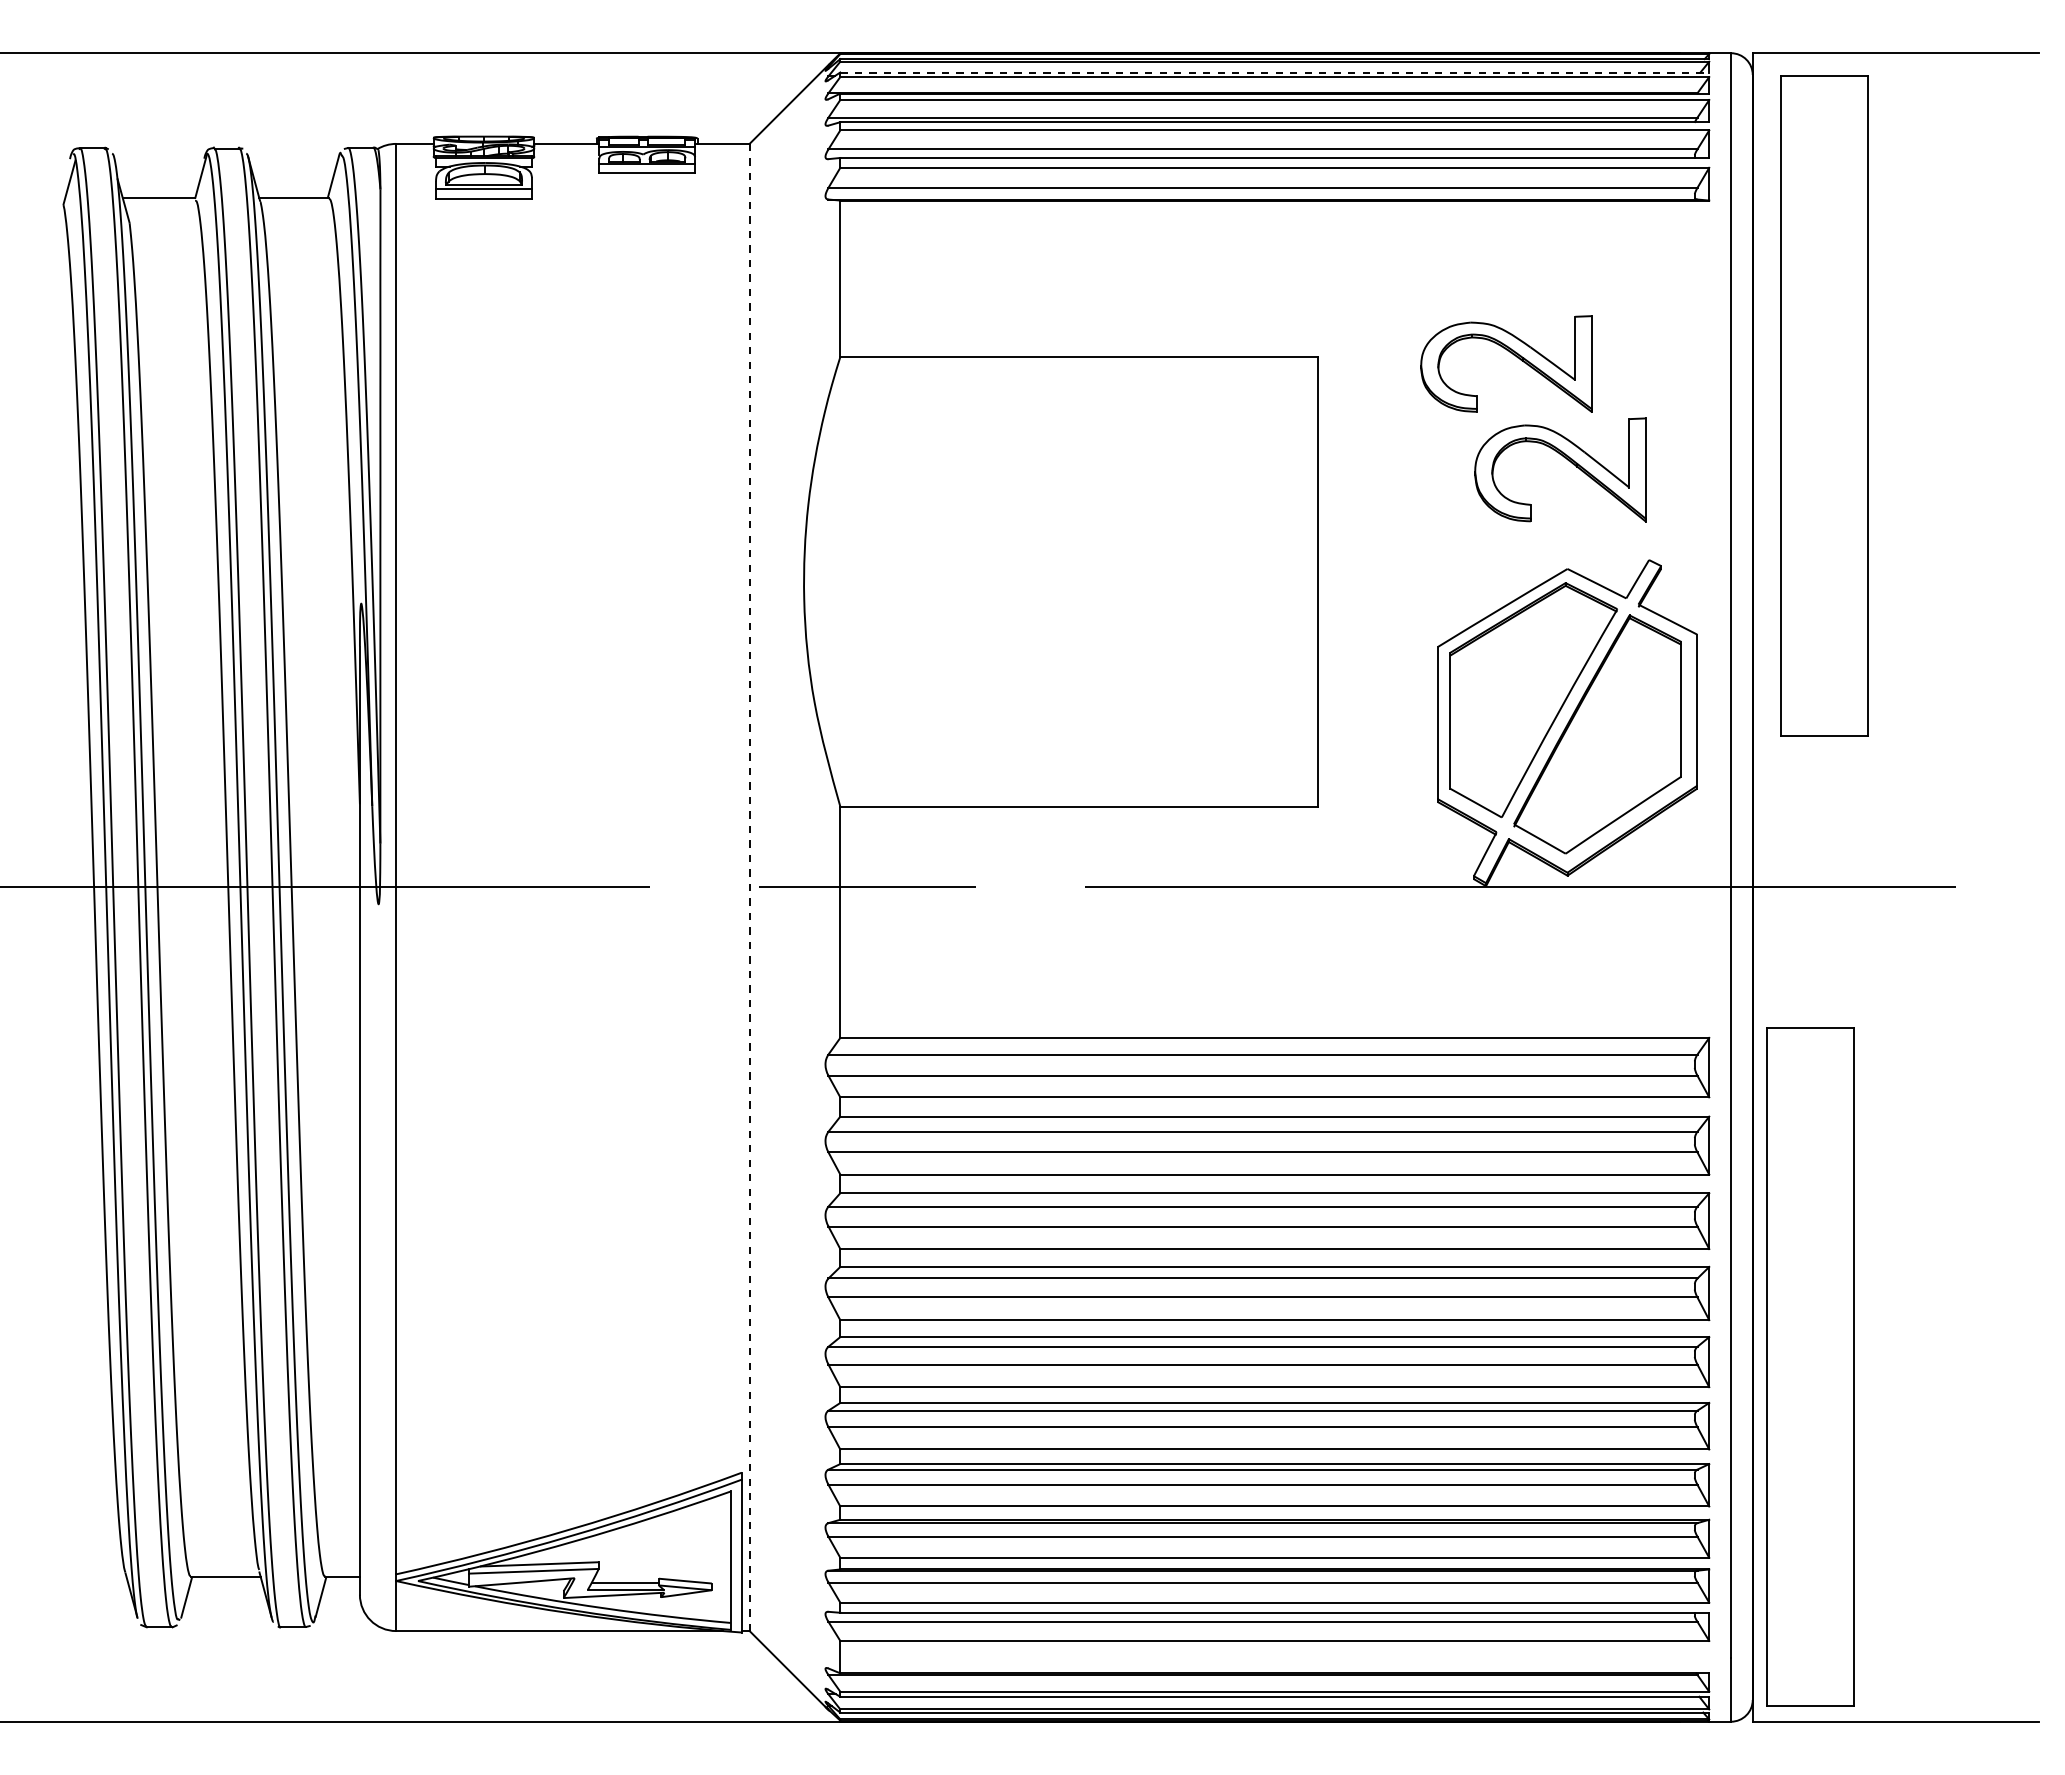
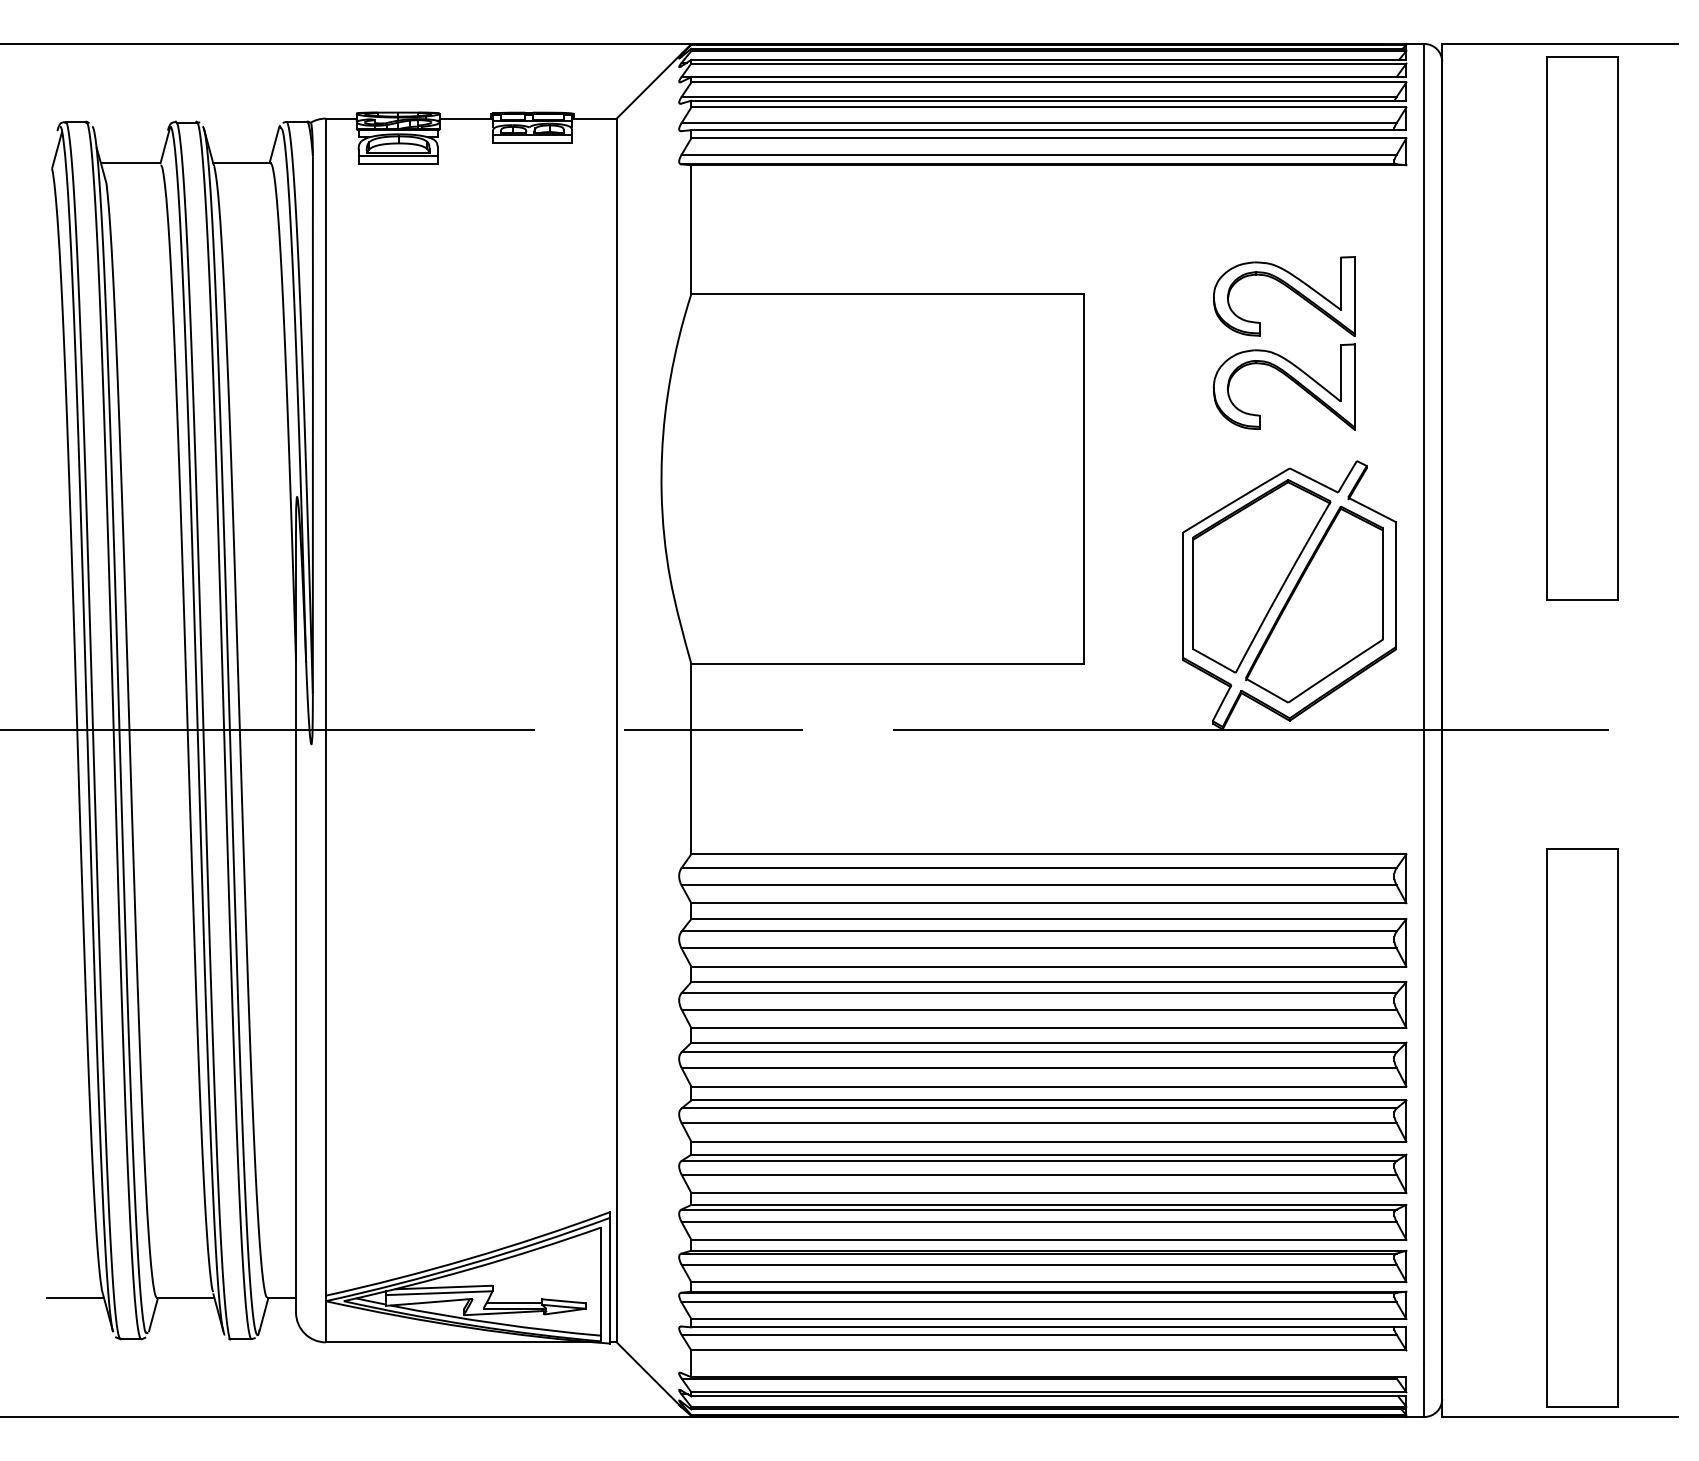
line: (1275, 72) -> (1049, 59), dashed -> solid
part: (1513, 355) -> (1289, 289), moved
part: (1824, 405) -> (1582, 328), moved
line: (749, 887) -> (616, 730), dashed -> solid
part: (1810, 1366) -> (1582, 1127), moved
line: (91, 1576) -> (75, 1297), added

